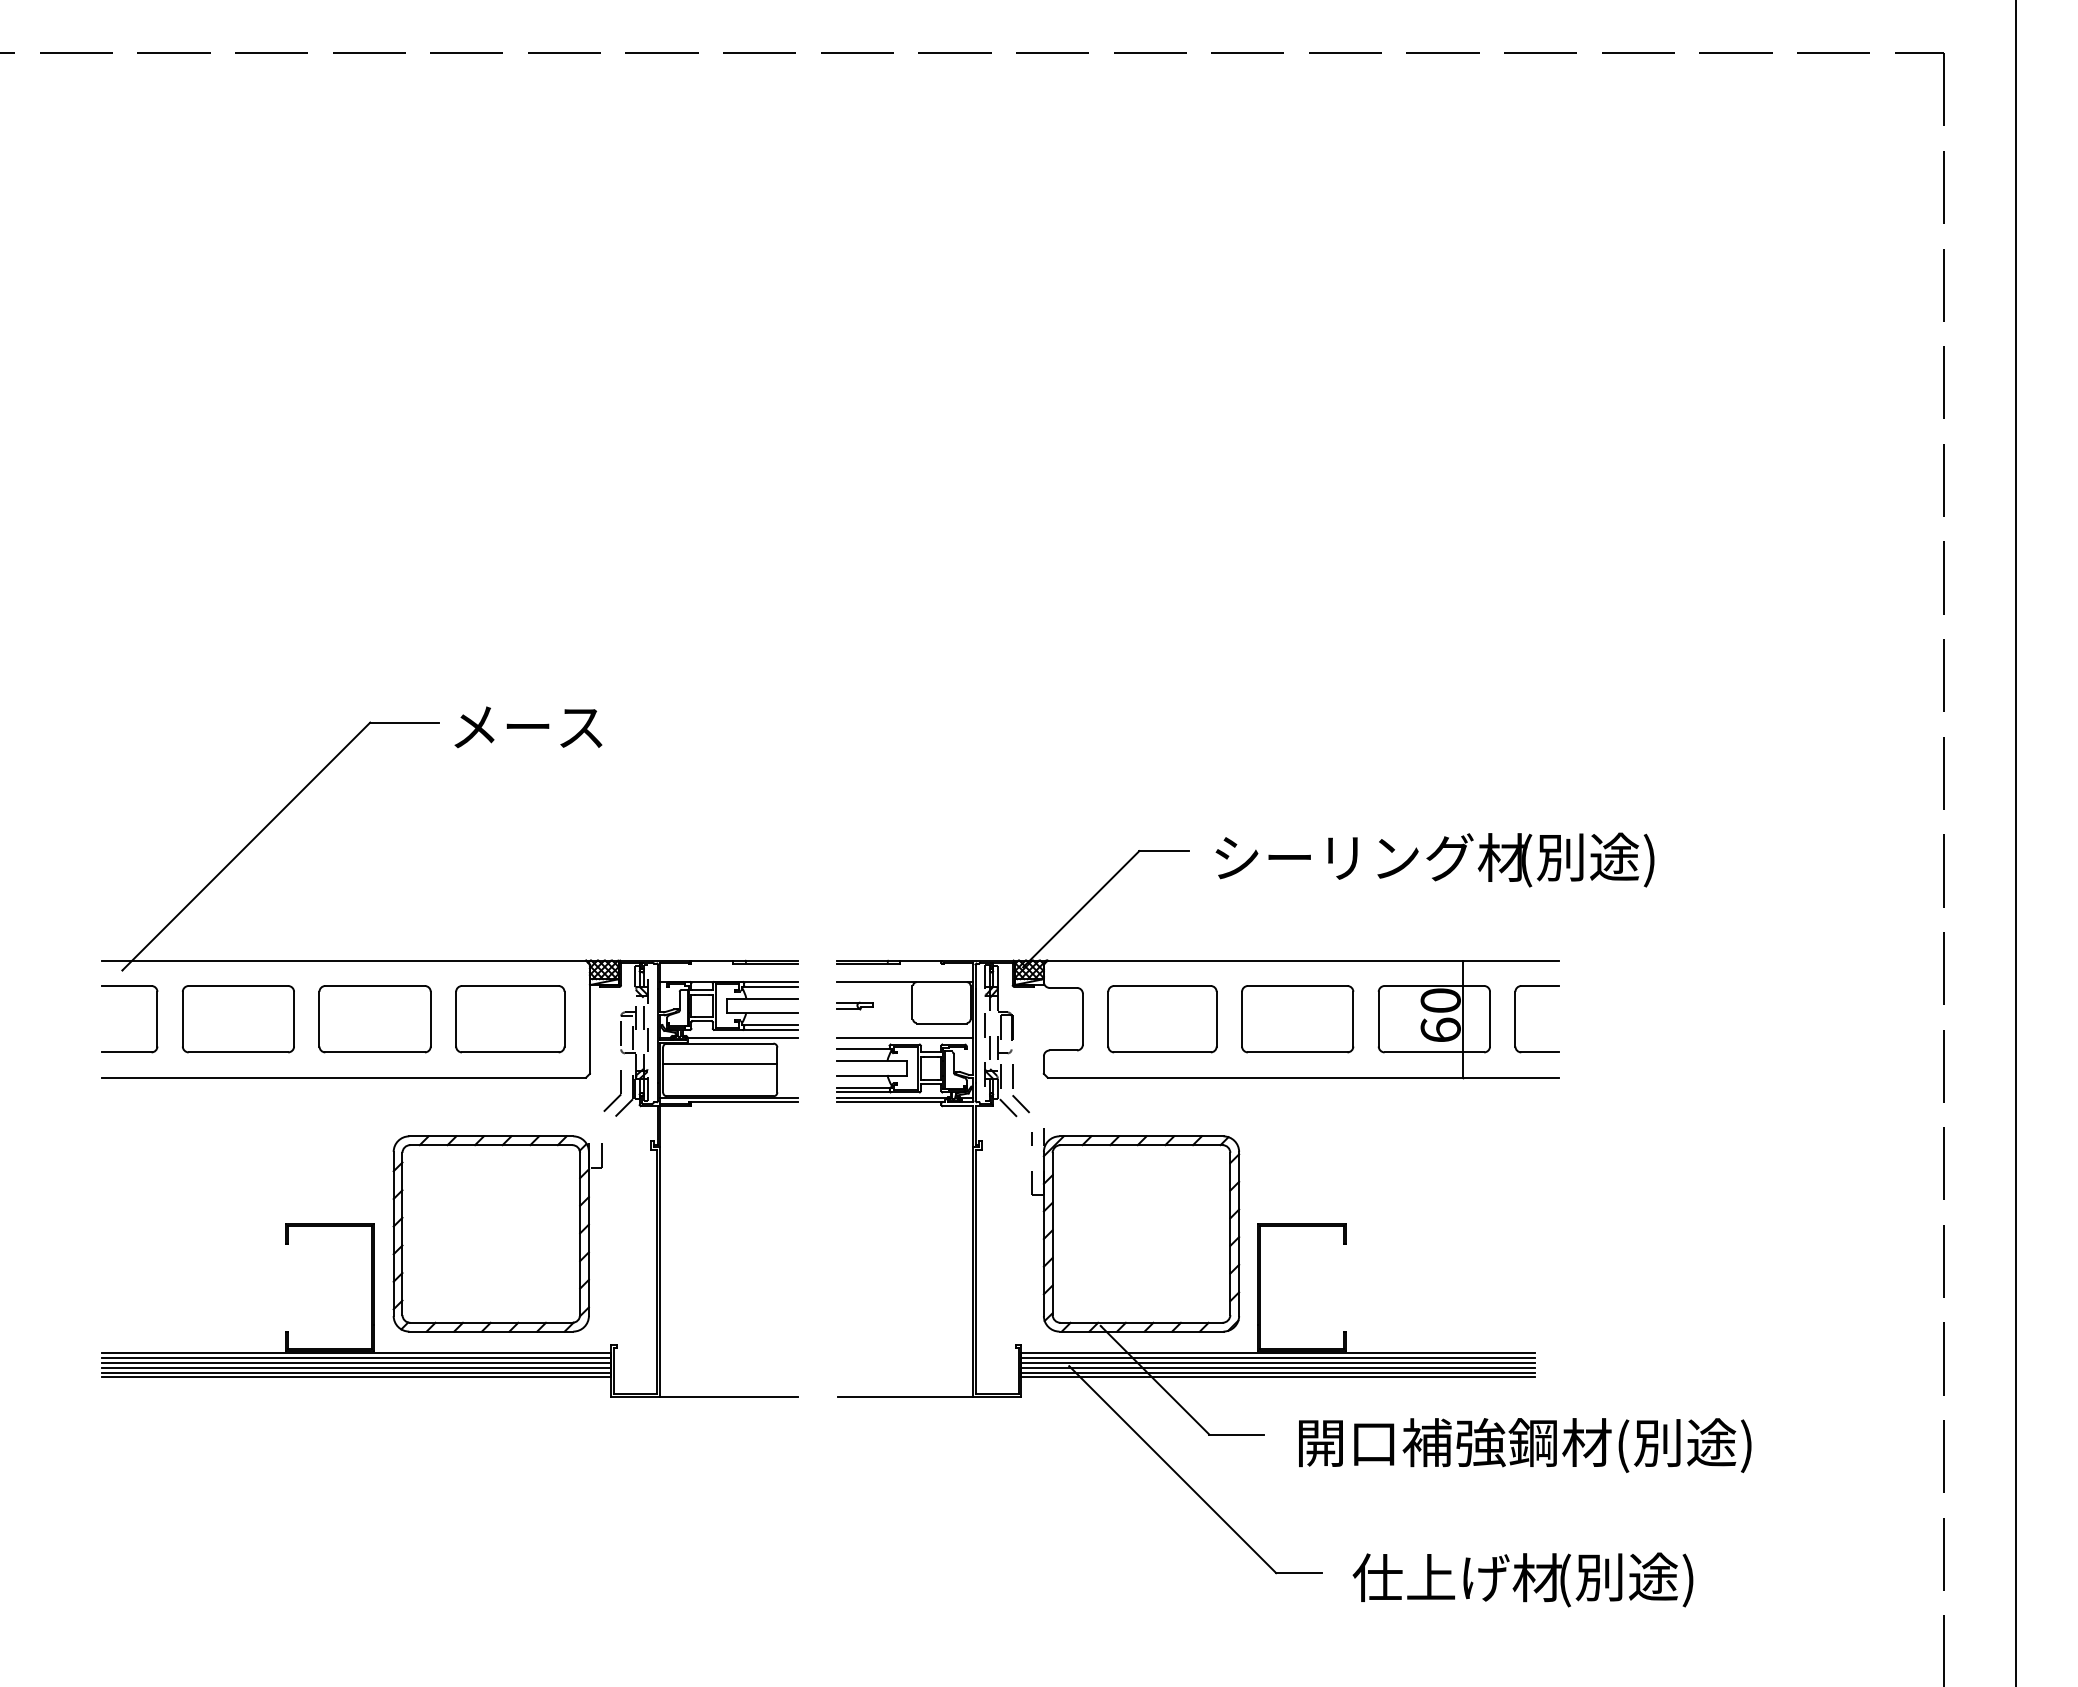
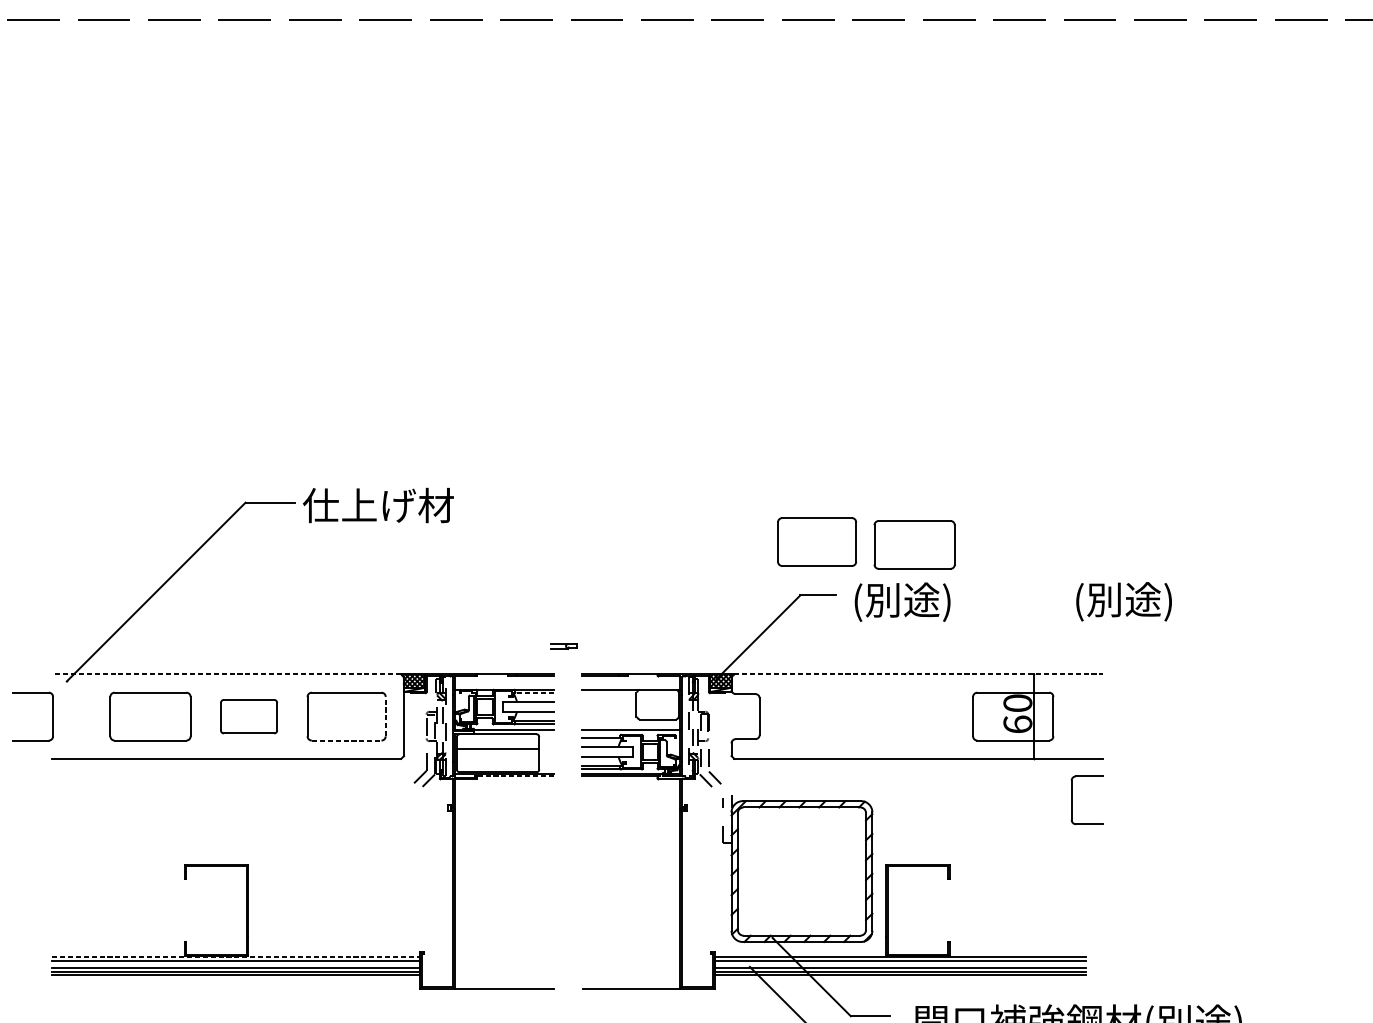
text: (553, 726) -> (377, 505), メース -> 仕上げ材
text: (1370, 860) -> (967, 602), シーリング材 -> (別途)
line: (343, 960) -> (226, 674), solid -> dashed
line: (1303, 960) -> (918, 674), solid -> dashed
line: (770, 986) -> (534, 693), solid -> dashed
part: (854, 1005) -> (563, 646), moved
line: (564, 1018) -> (385, 716), solid -> dashed
part: (156, 1019) -> (52, 716), moved
part: (374, 1019) -> (248, 716), size x0.7
part: (1162, 1019) -> (817, 542), moved
part: (1297, 1019) -> (914, 545), moved
part: (1515, 1019) -> (1071, 800), moved
line: (510, 1052) -> (346, 740), solid -> dashed
line: (744, 1102) -> (515, 776), solid -> dashed
part: (497, 1233) -> (337, 871), removed
line: (356, 1353) -> (235, 957), solid -> dashed
line: (356, 1362) -> (235, 964), removed
line: (1277, 1362) -> (900, 964), removed

